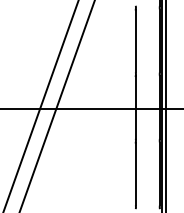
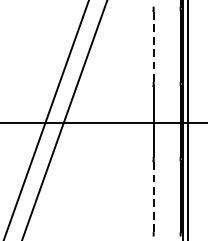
line: (135, 40) -> (153, 45), solid -> dashed
line: (135, 173) -> (153, 196), solid -> dashed

